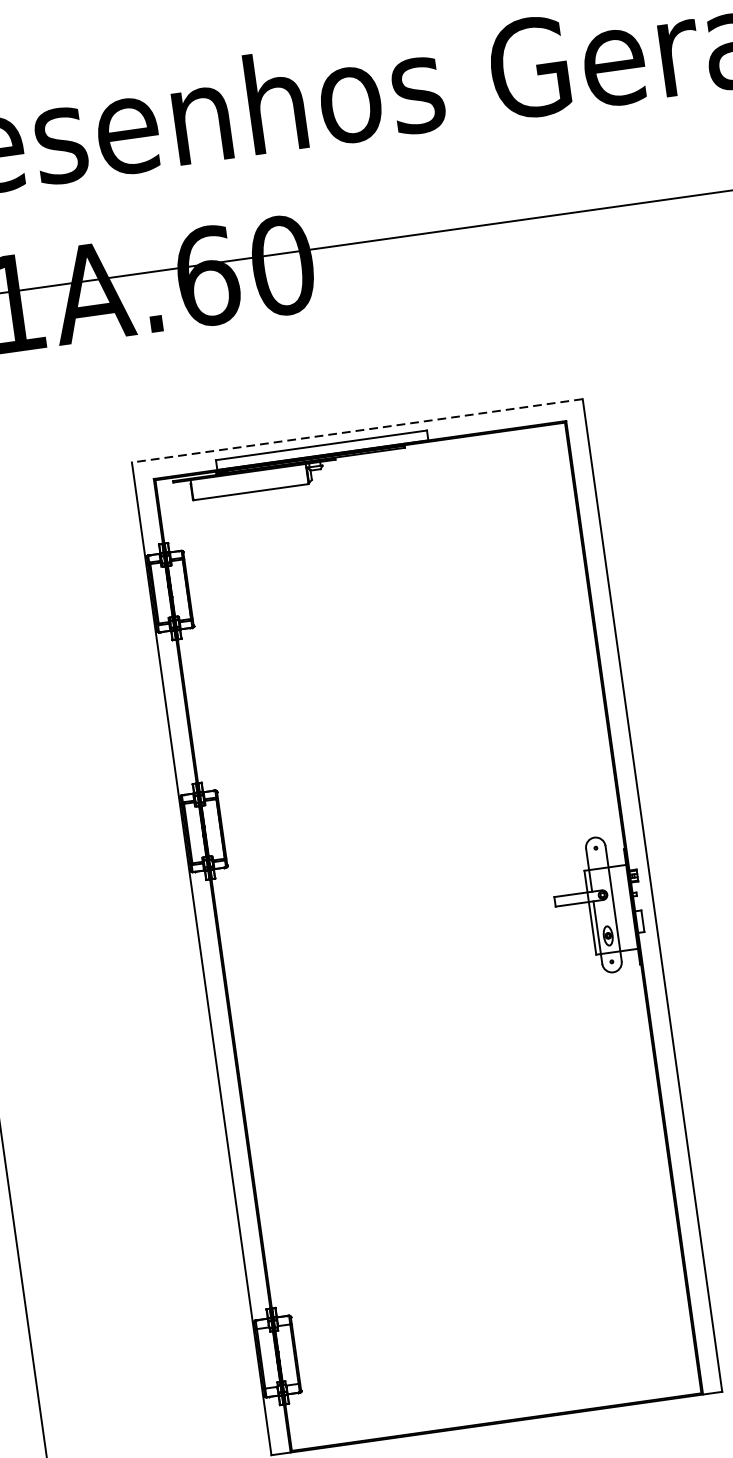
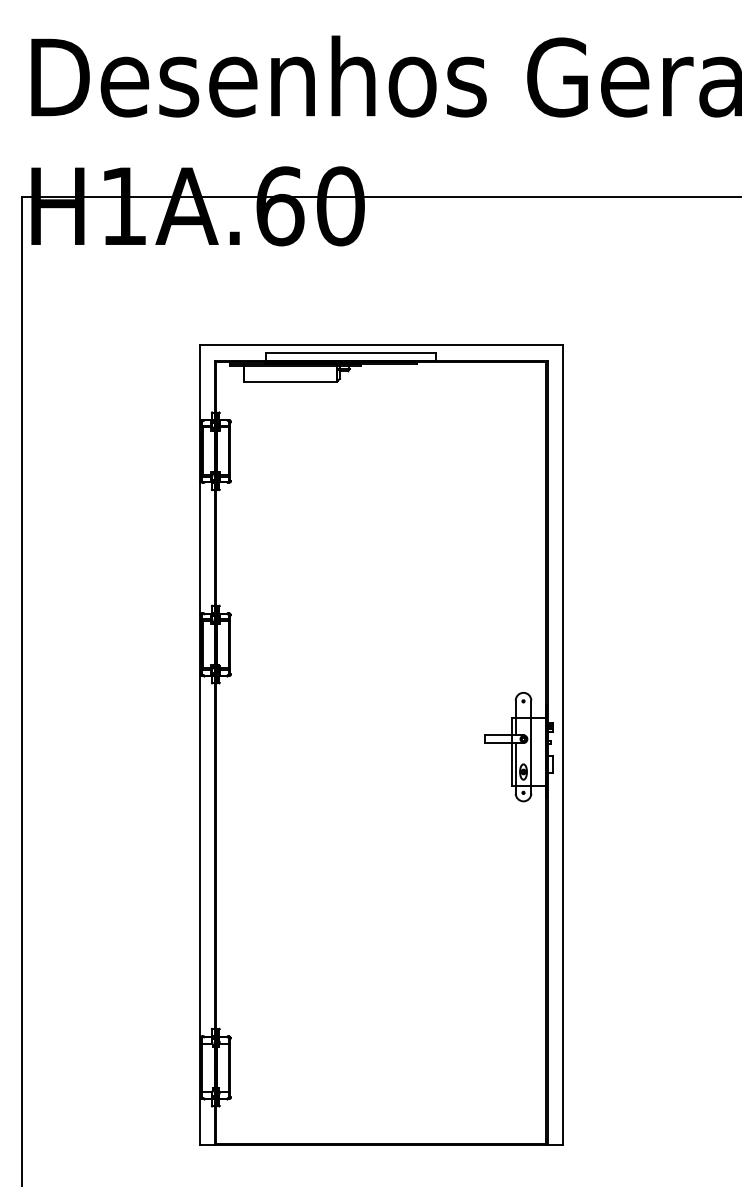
line: (357, 431) -> (381, 345), dashed -> solid

